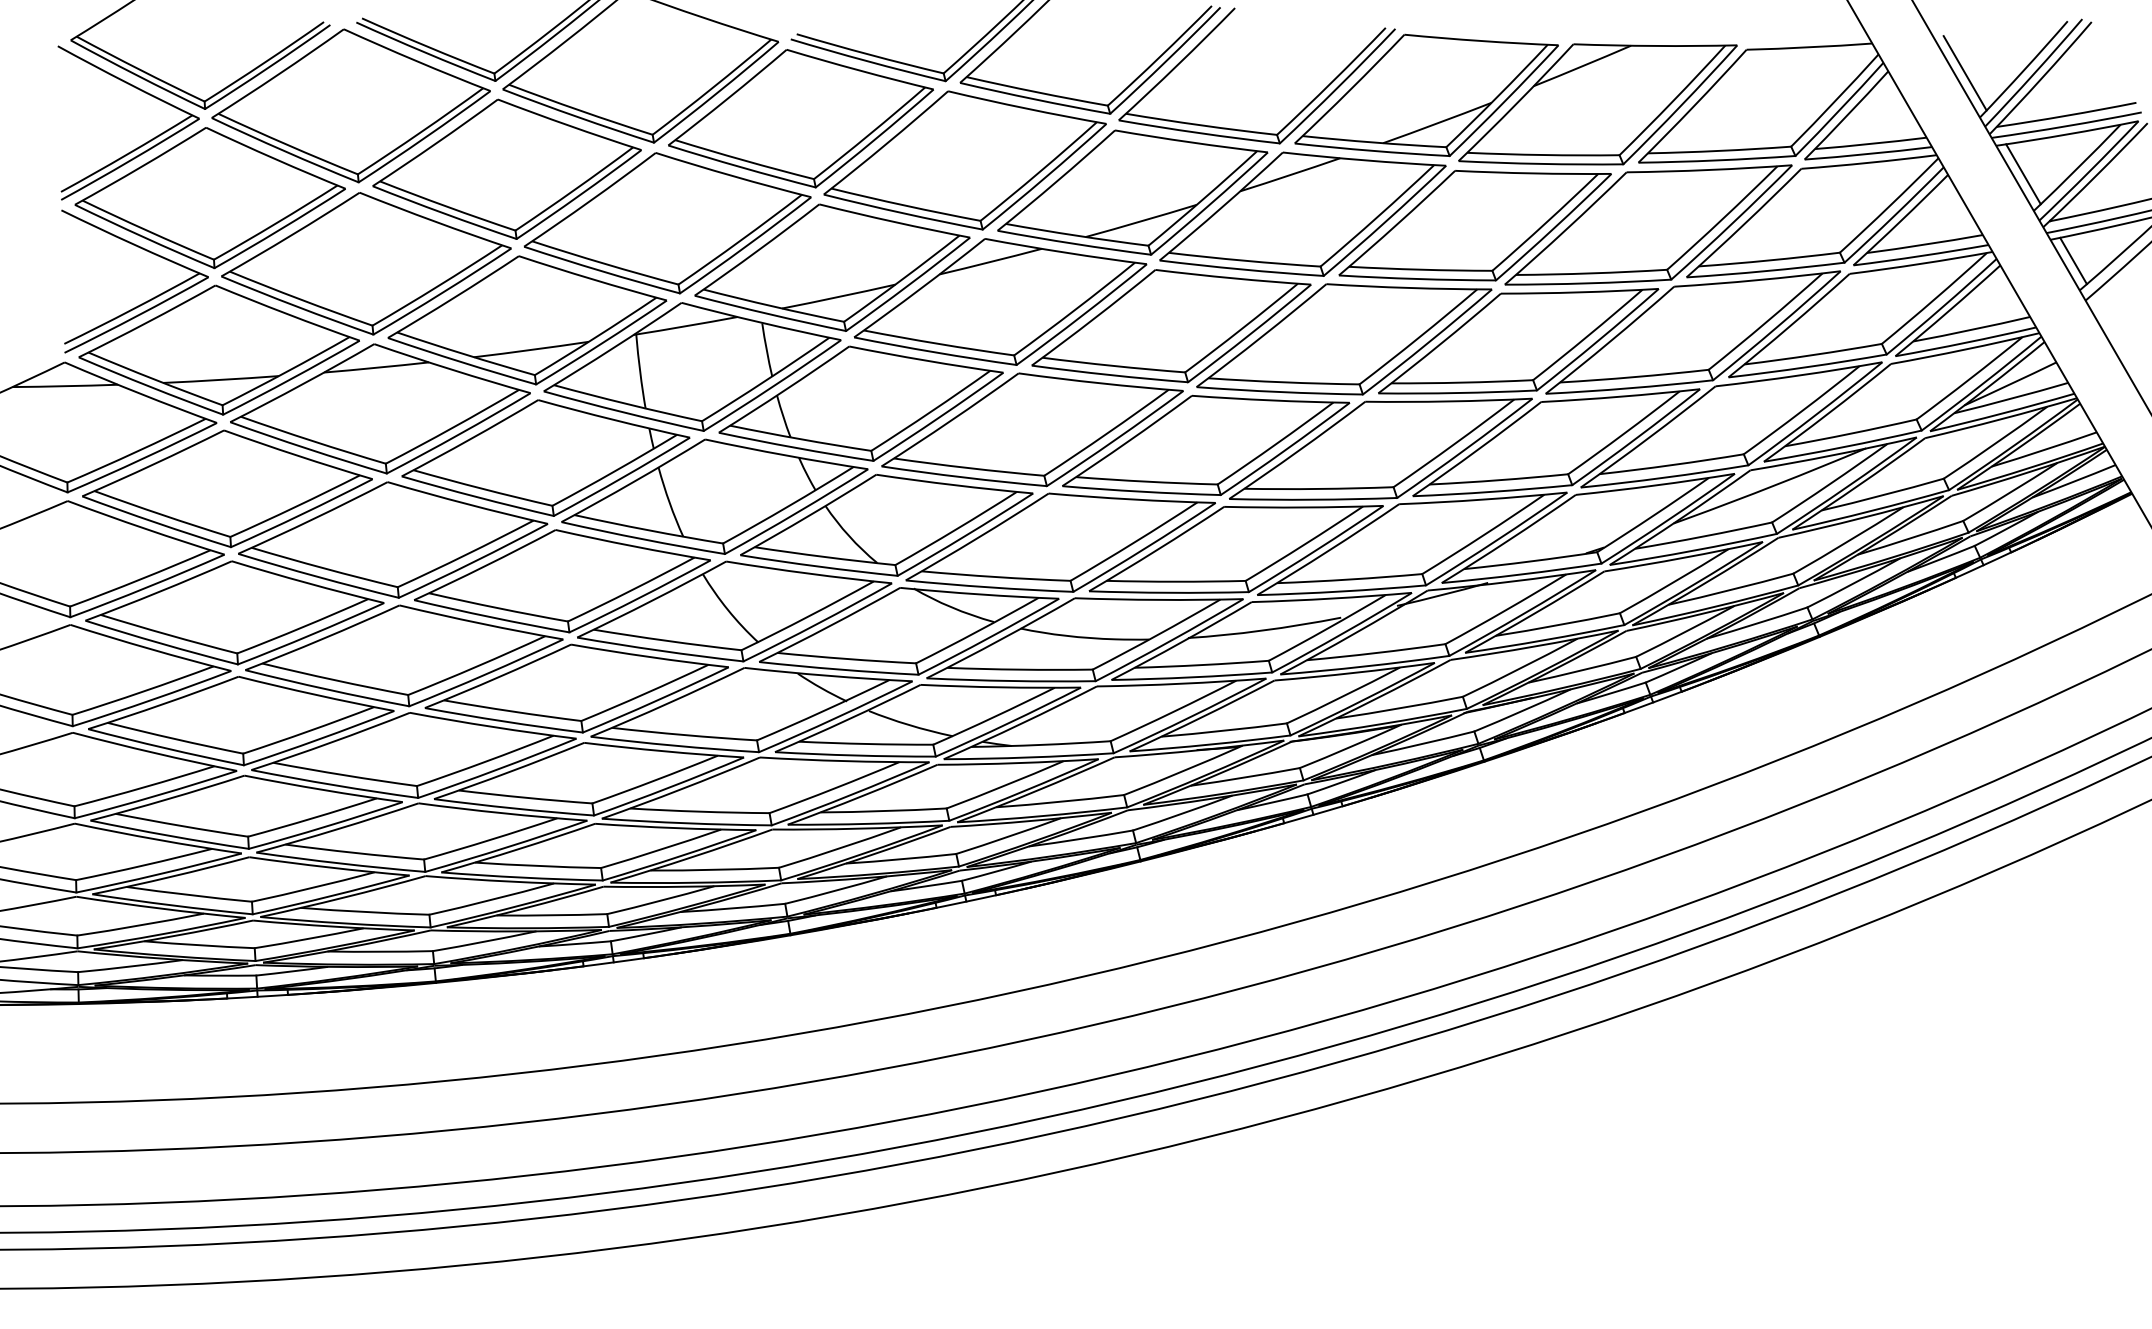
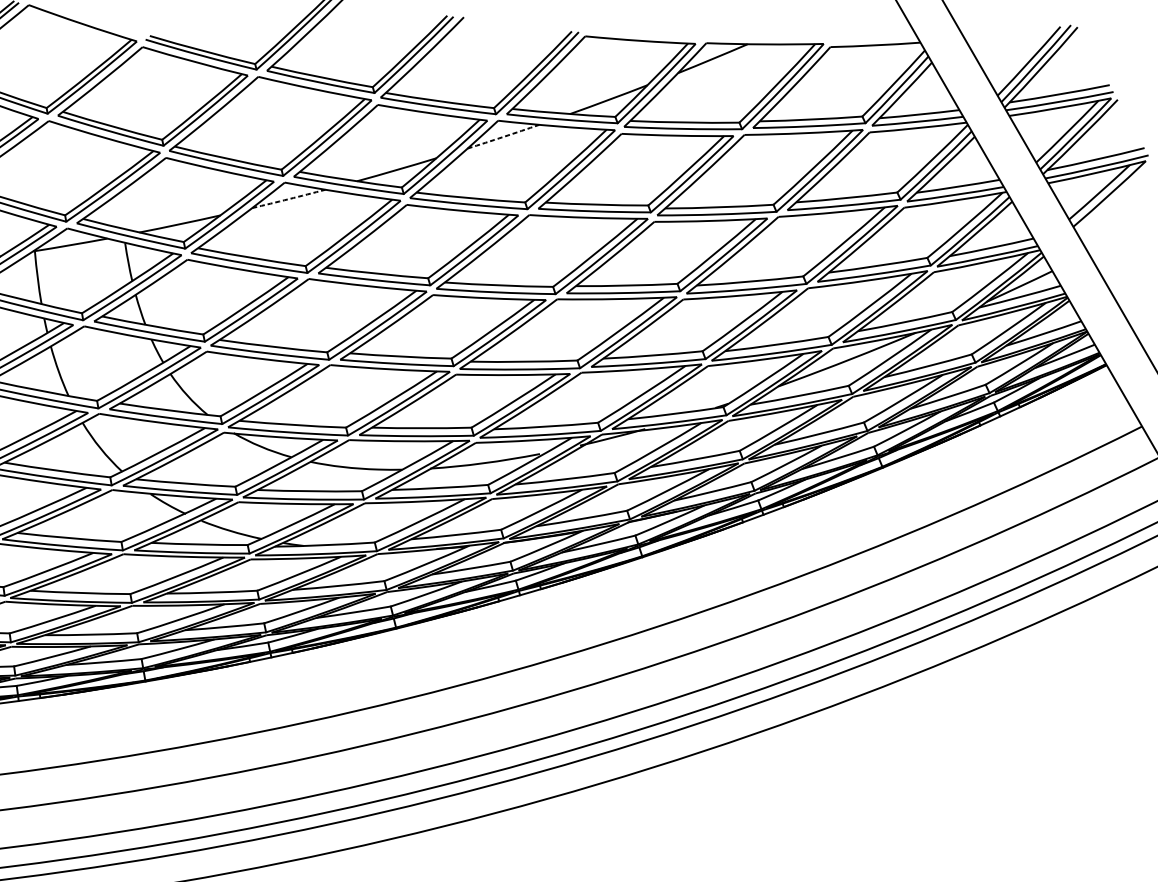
line: (1964, 73) -> (986, 64), removed
line: (2023, 174) -> (1028, 136), removed
arc: (1290, 175) -> (503, 137), solid -> dashed
line: (2073, 260) -> (1064, 198), removed
arc: (990, 261) -> (288, 198), solid -> dashed

